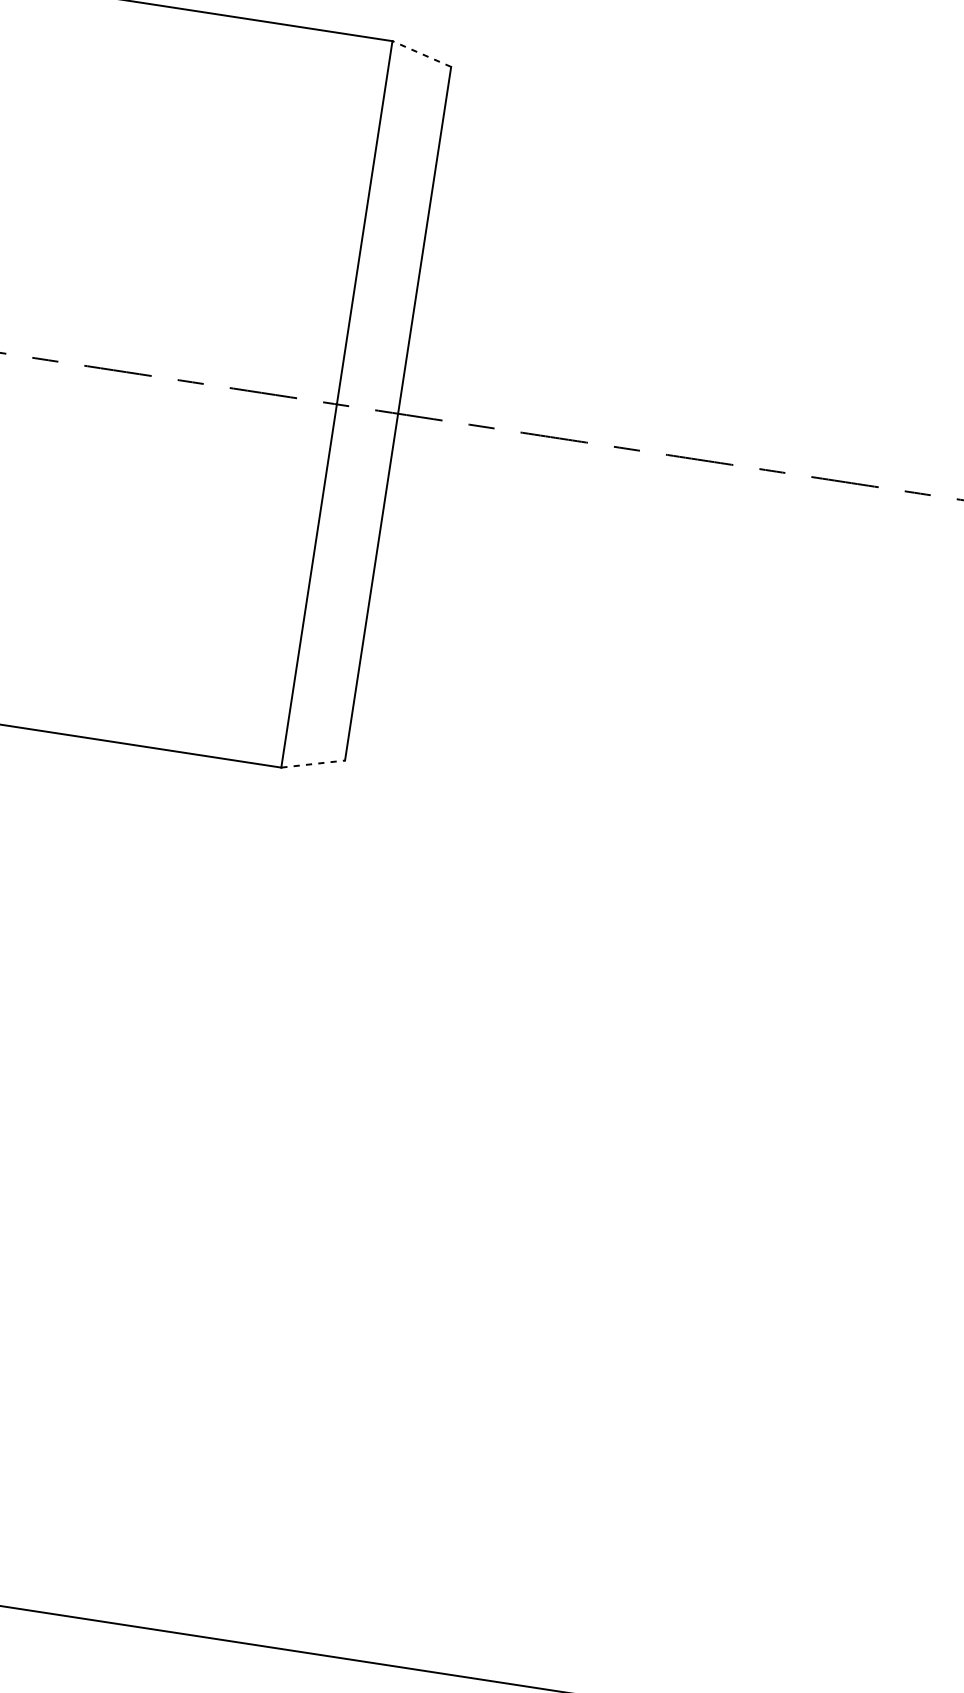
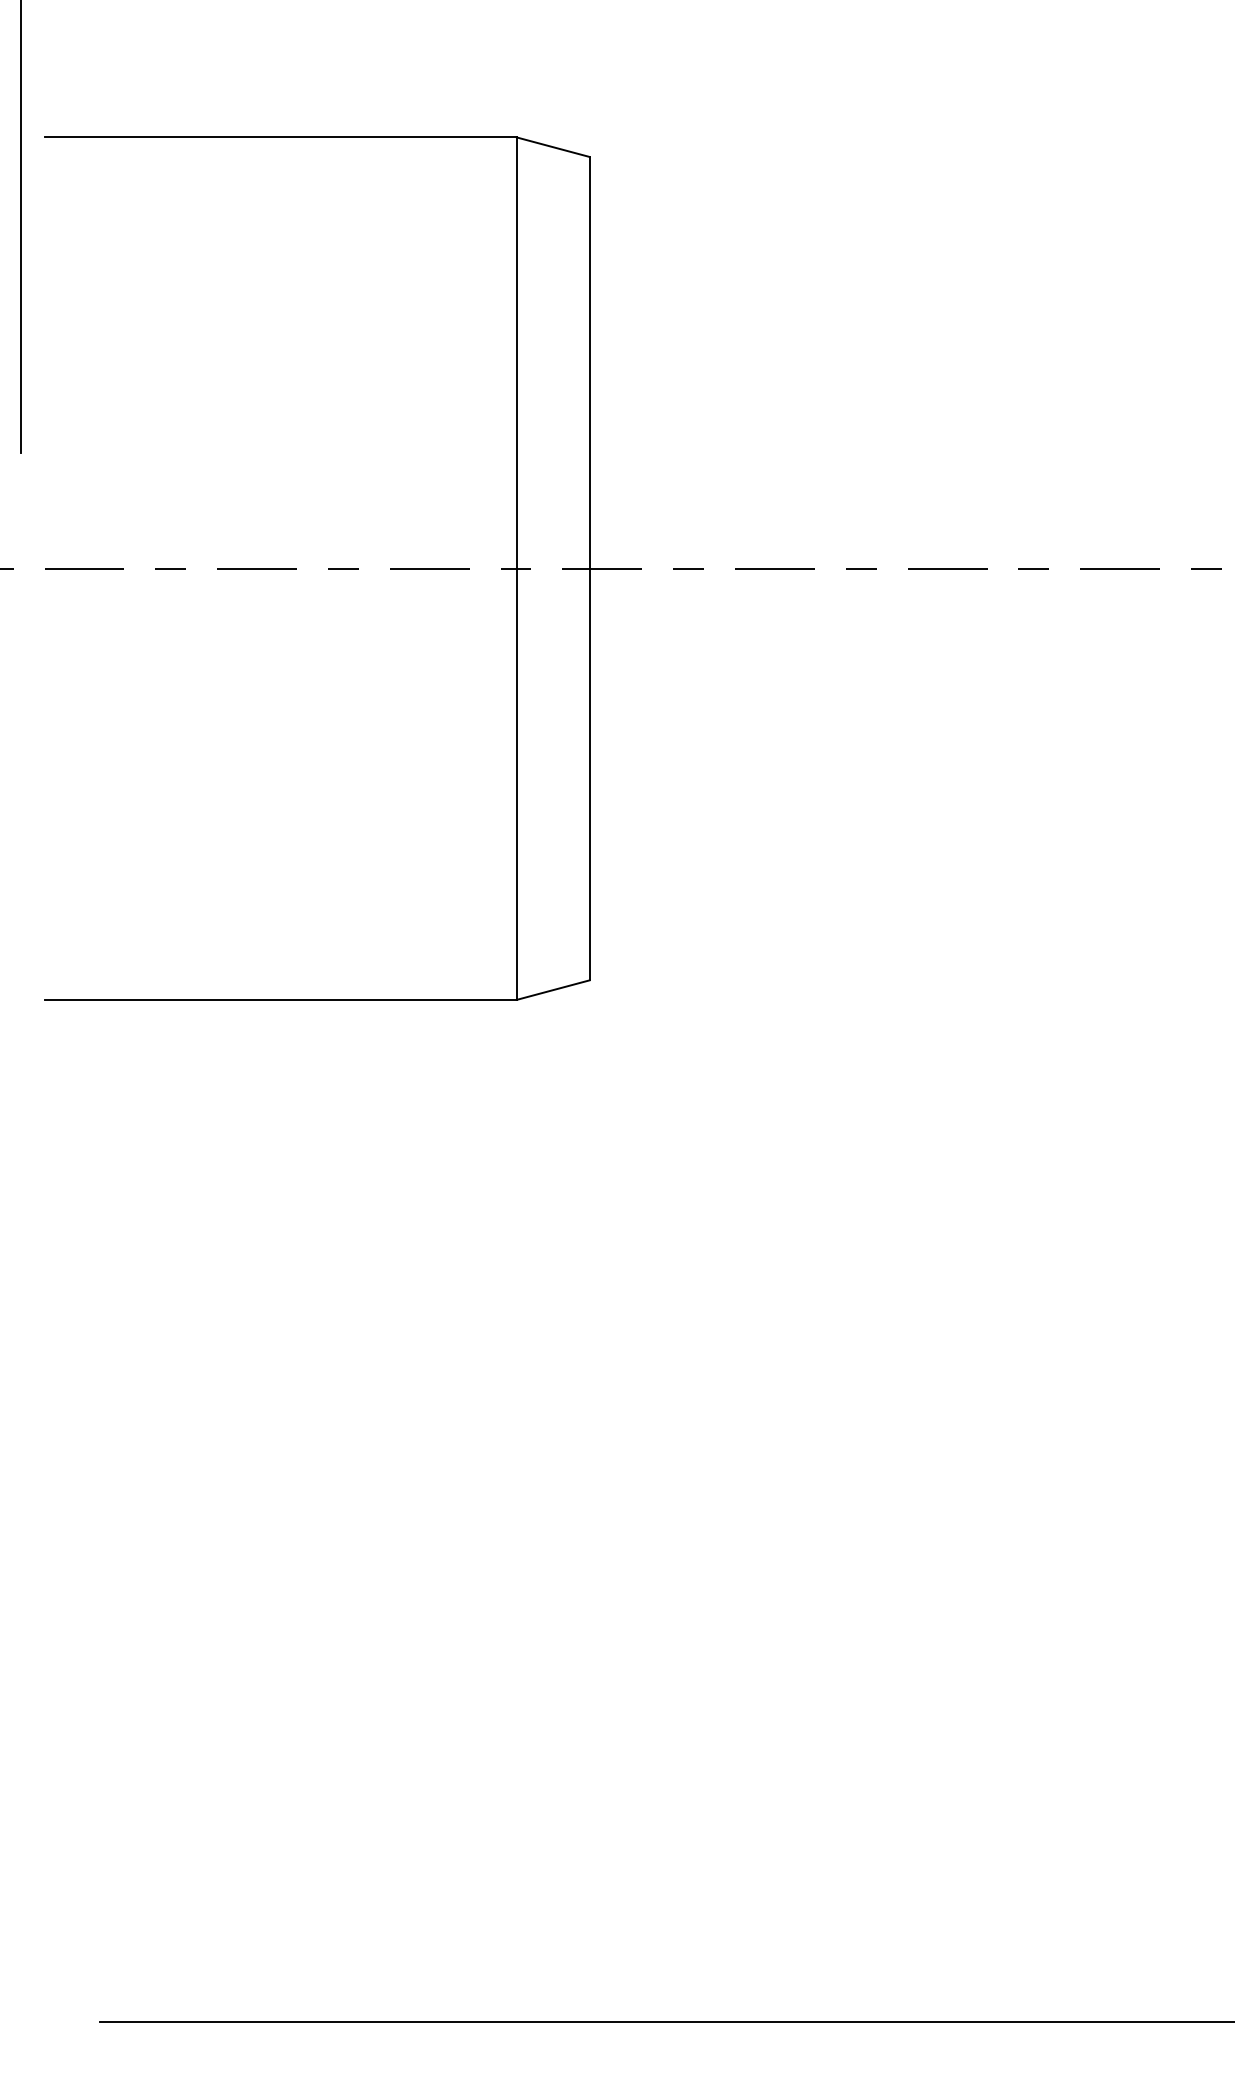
line: (422, 54) -> (553, 147), dashed -> solid
line: (313, 764) -> (553, 990), dashed -> solid

